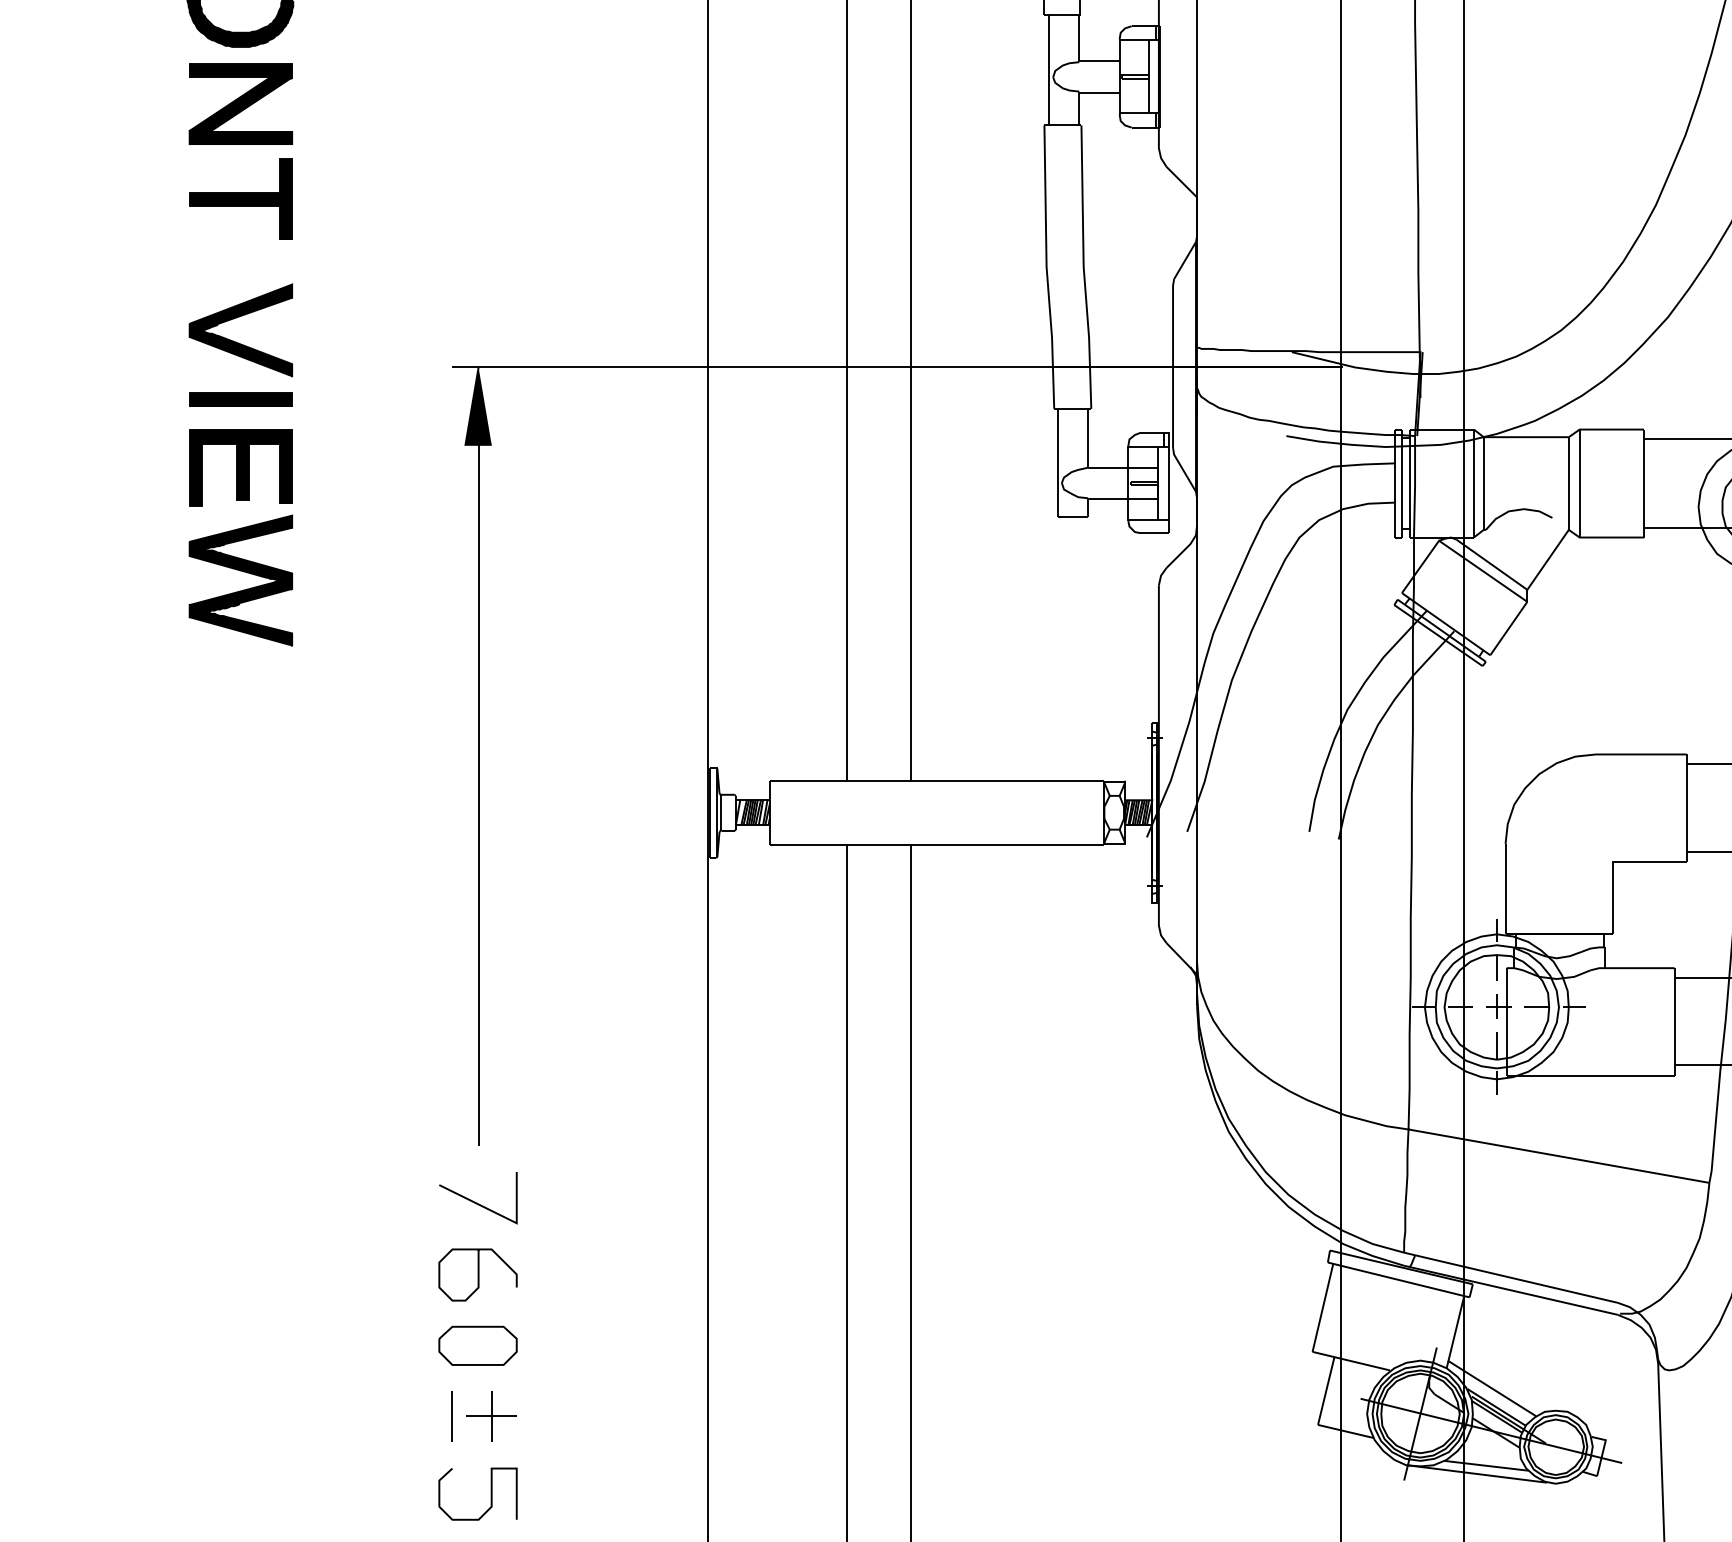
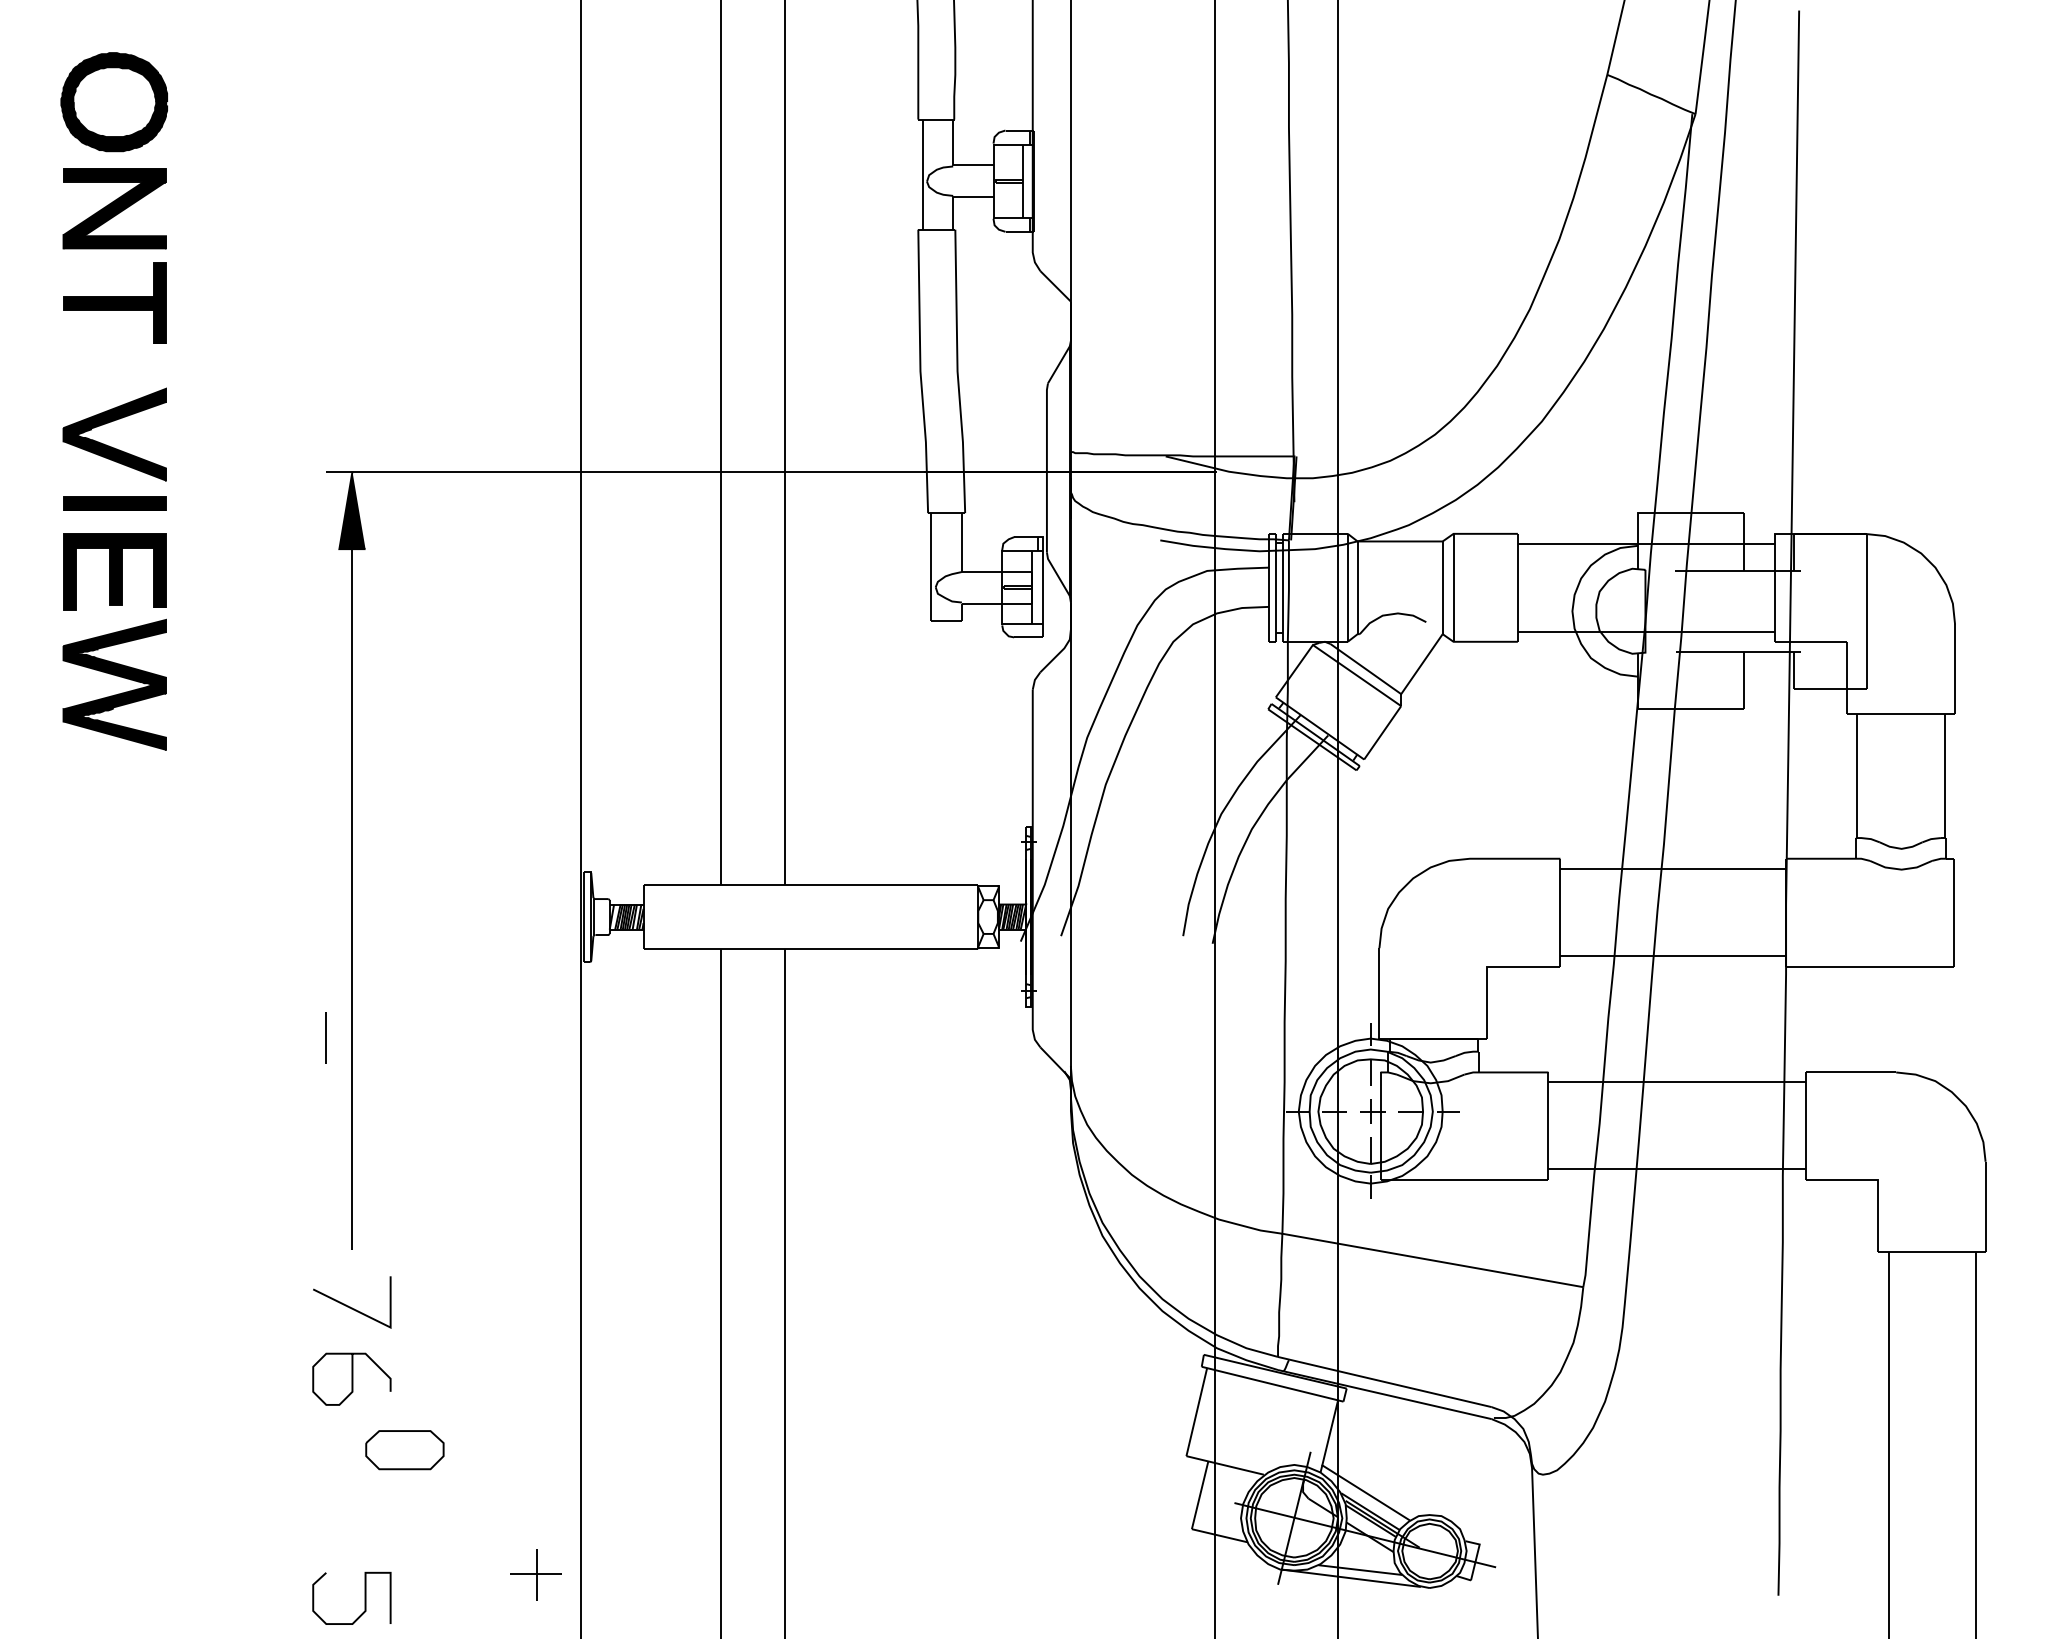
part: (477, 1346) -> (404, 1450), moved
line: (451, 1416) -> (325, 1037), moved
part: (490, 1416) -> (535, 1574), moved

